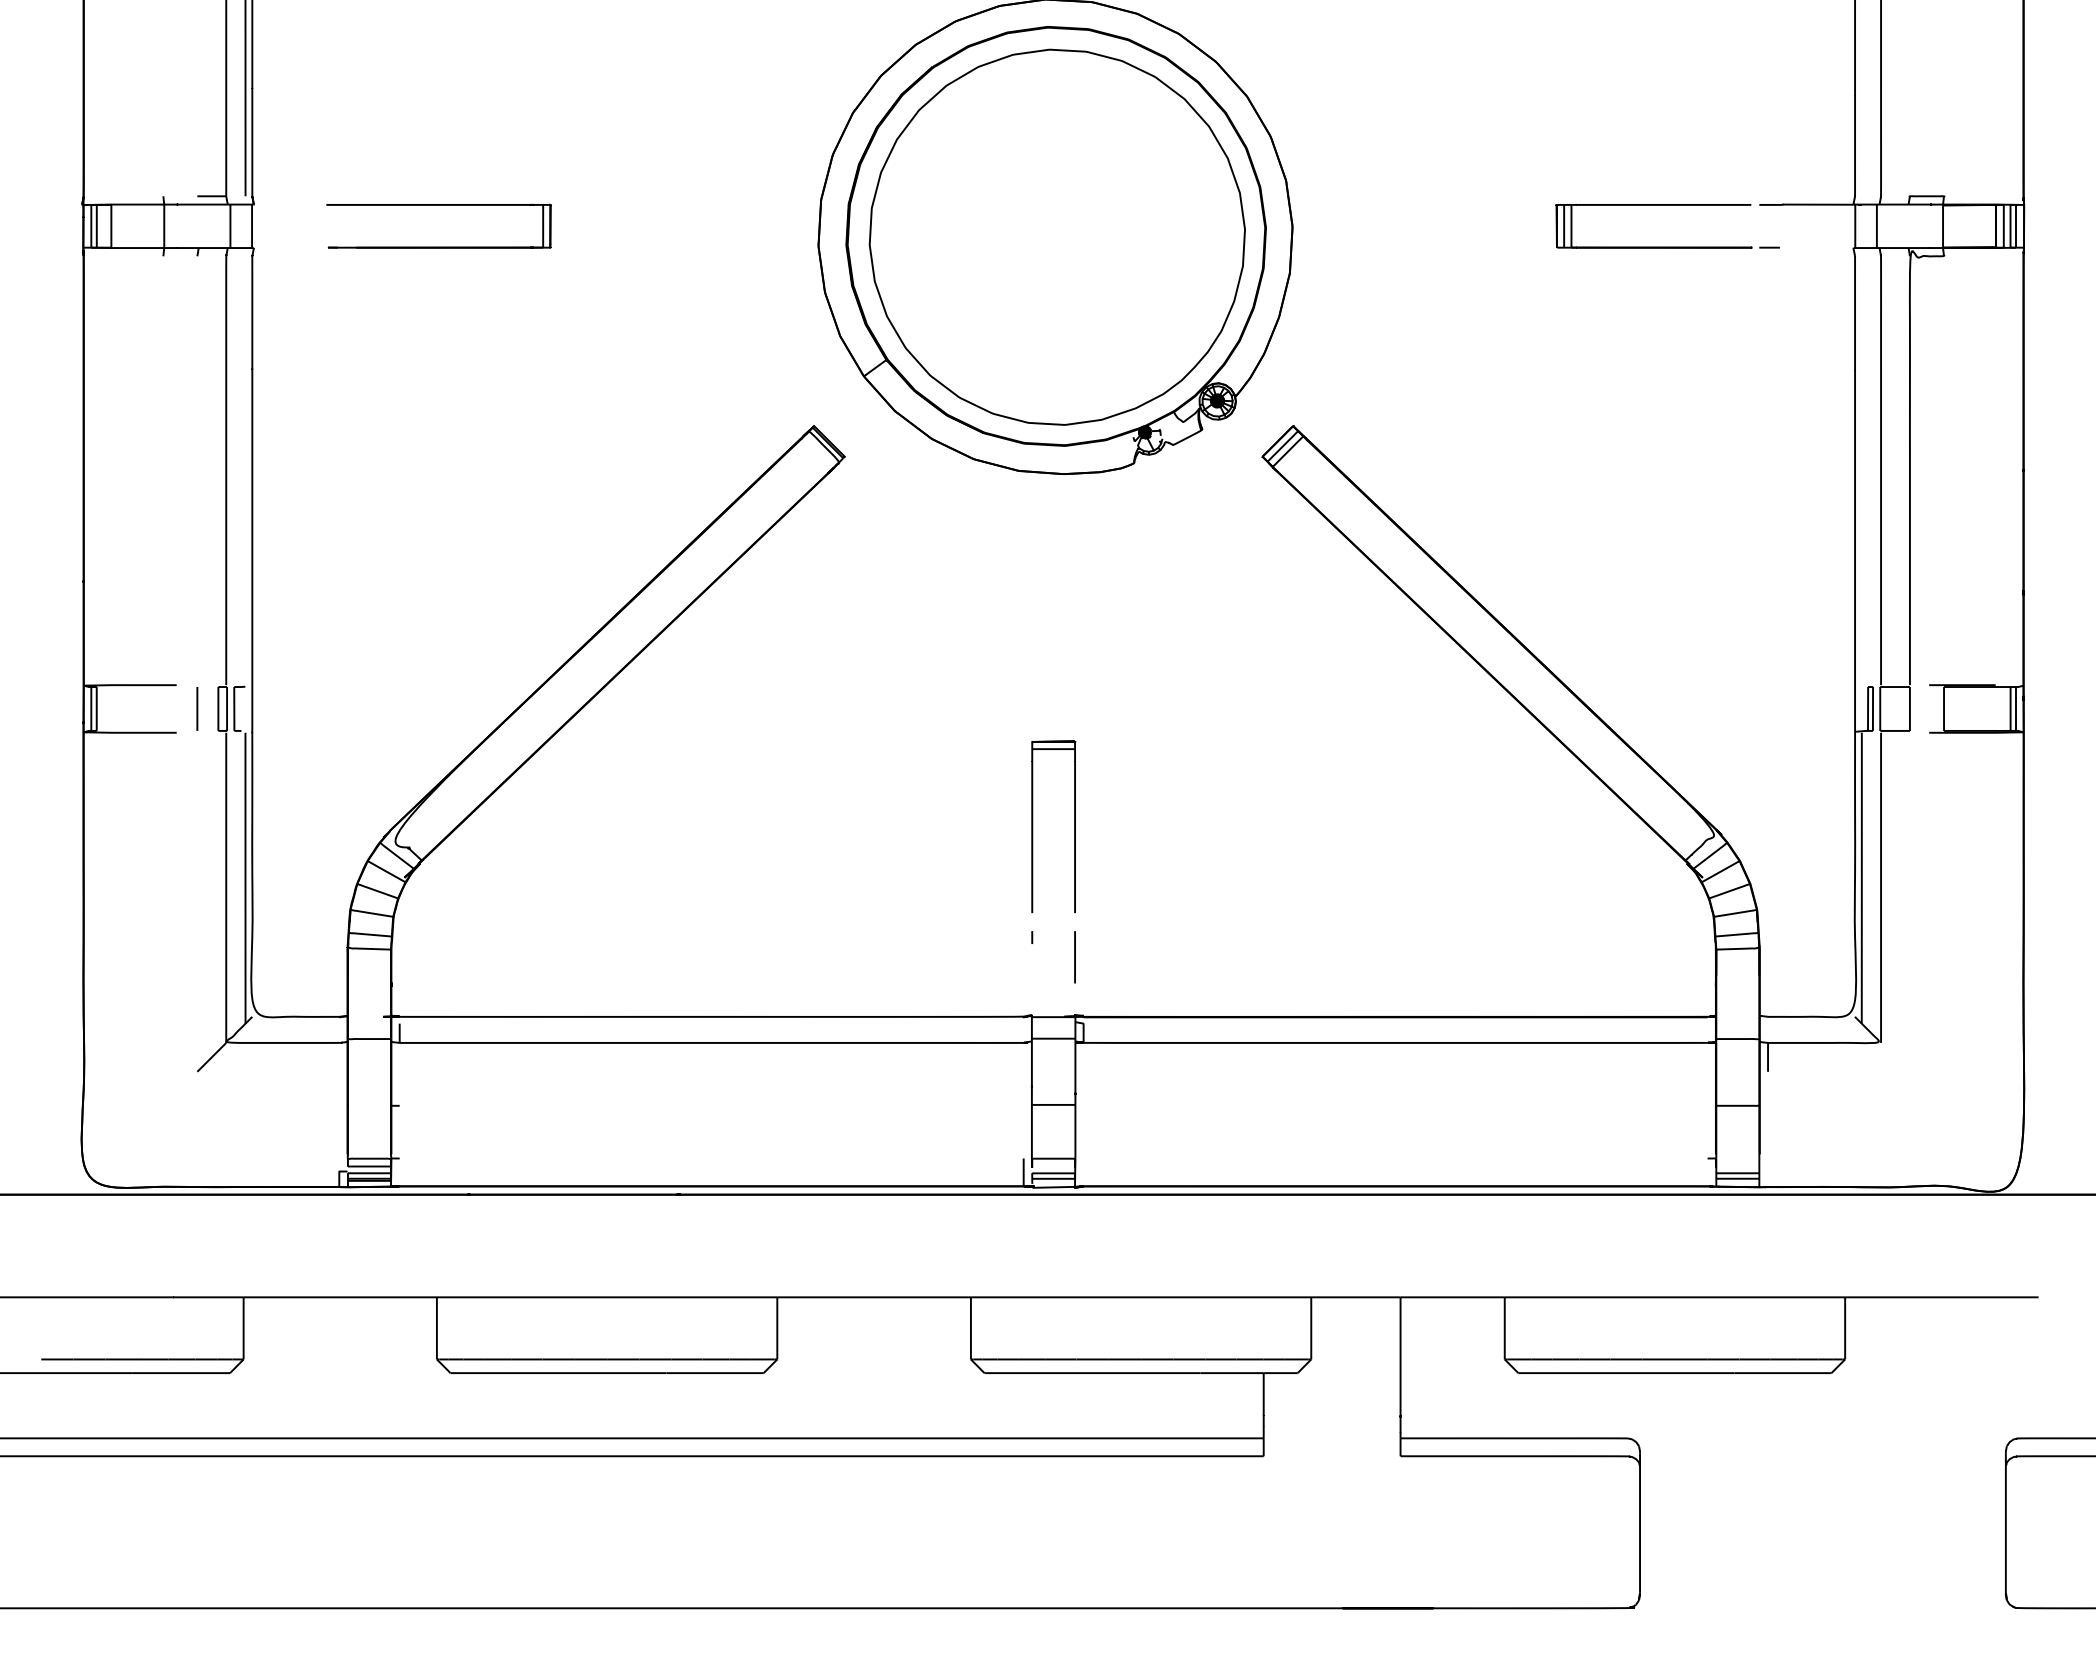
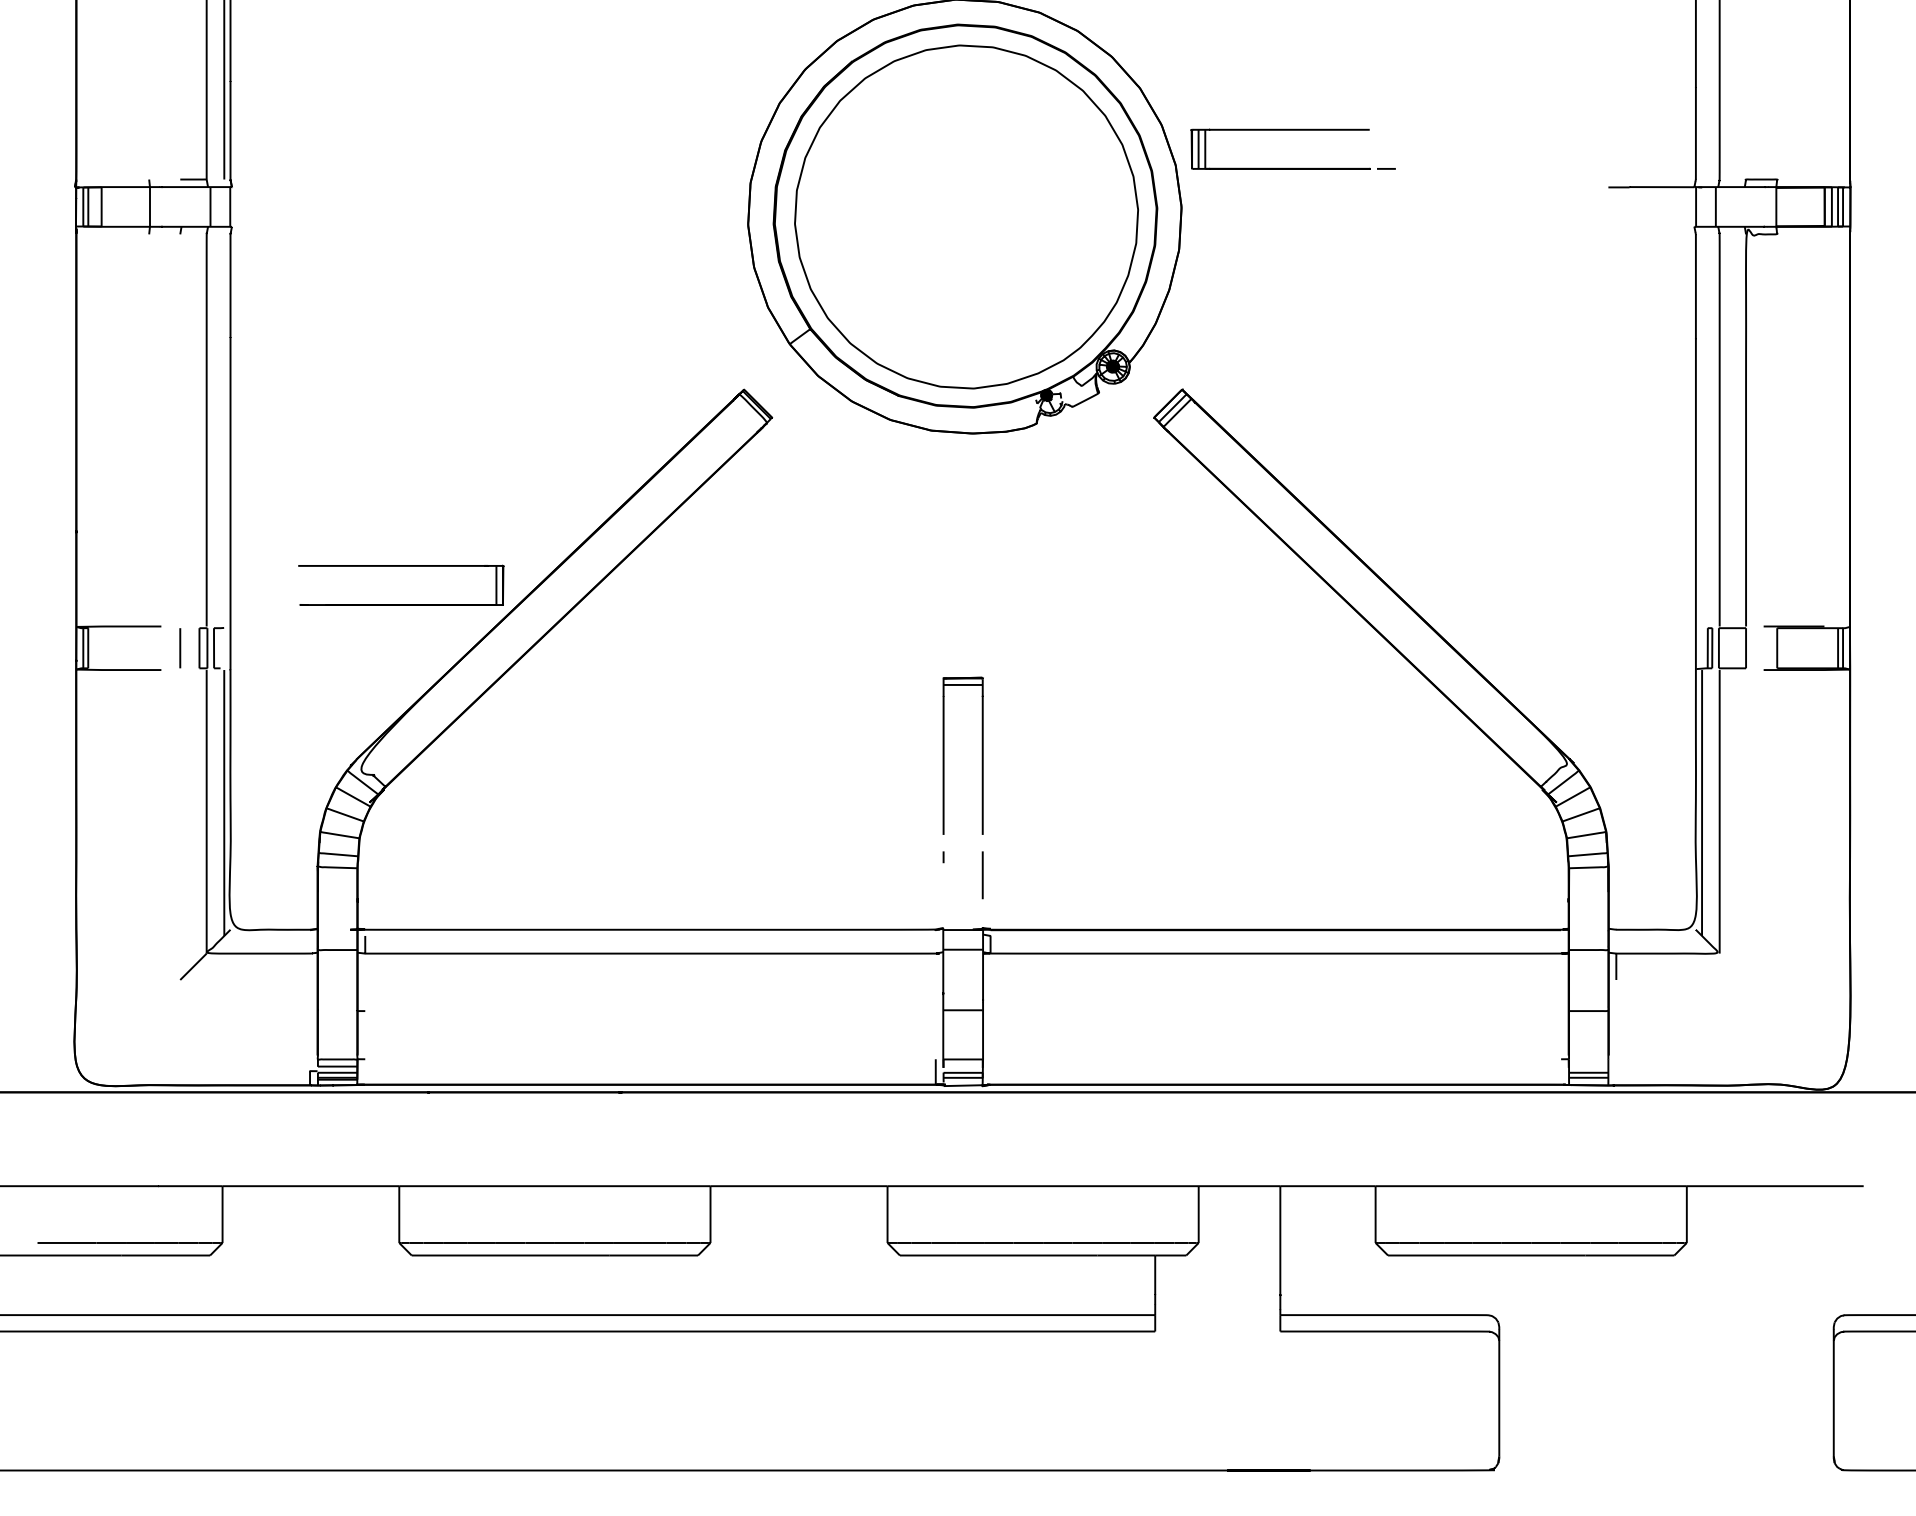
part: (438, 205) -> (400, 566), moved
part: (1667, 246) -> (1293, 167), moved

